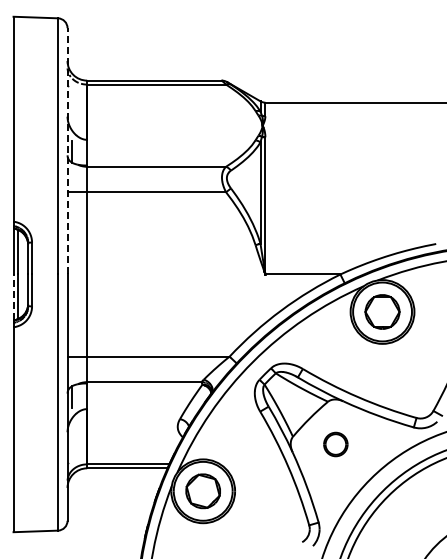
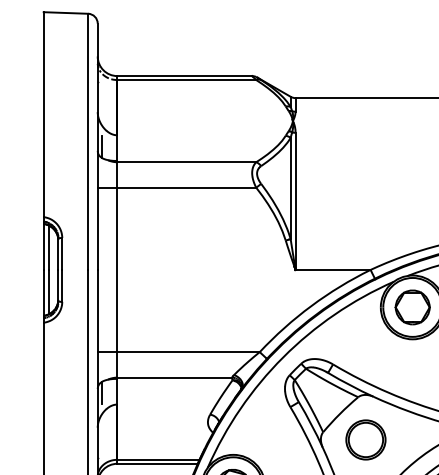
line: (67, 150) -> (97, 145), dashed -> solid
line: (13, 297) -> (43, 292), dashed -> solid
part: (335, 444) -> (365, 439), size x1.67

